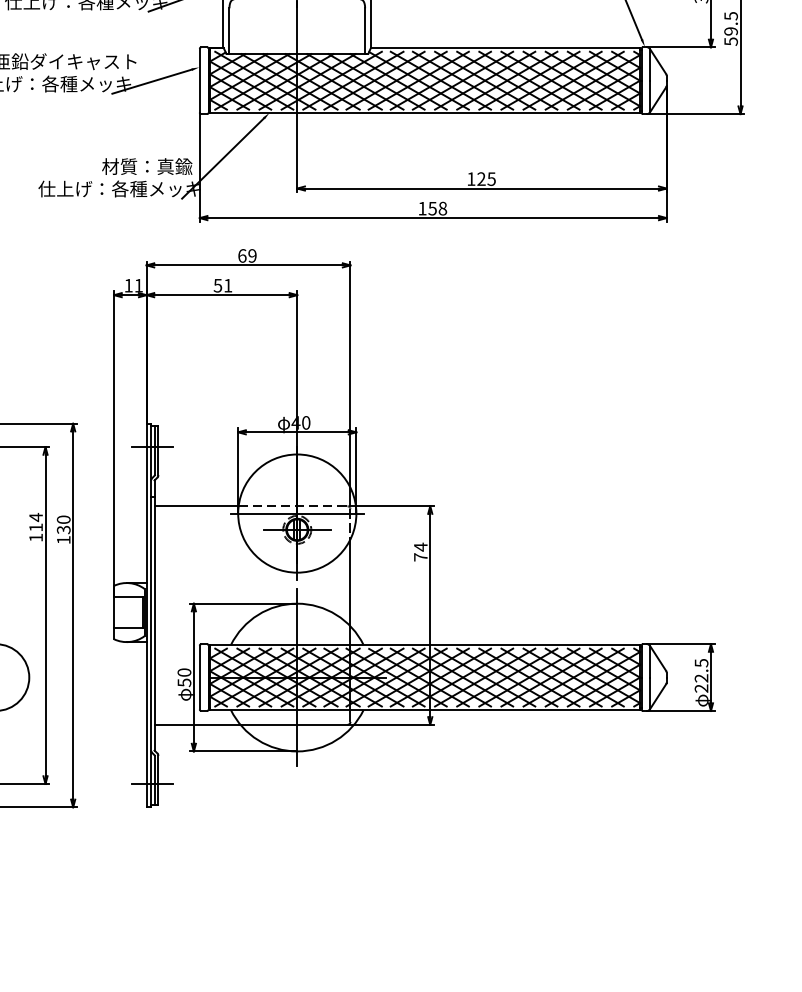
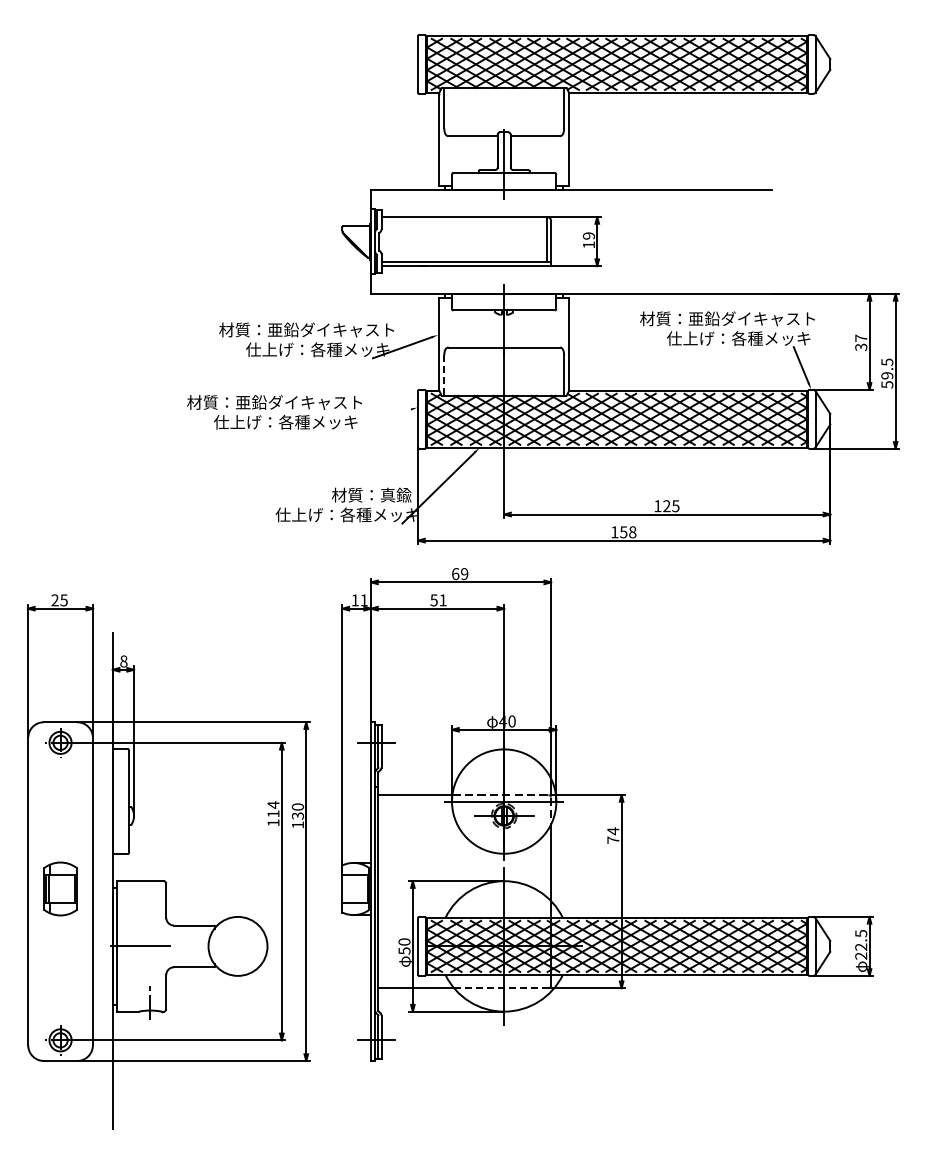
line: (229, 31) -> (444, 375), solid -> dashed
line: (151, 80) -> (375, 419), removed
line: (294, 725) -> (501, 988), solid -> dashed

